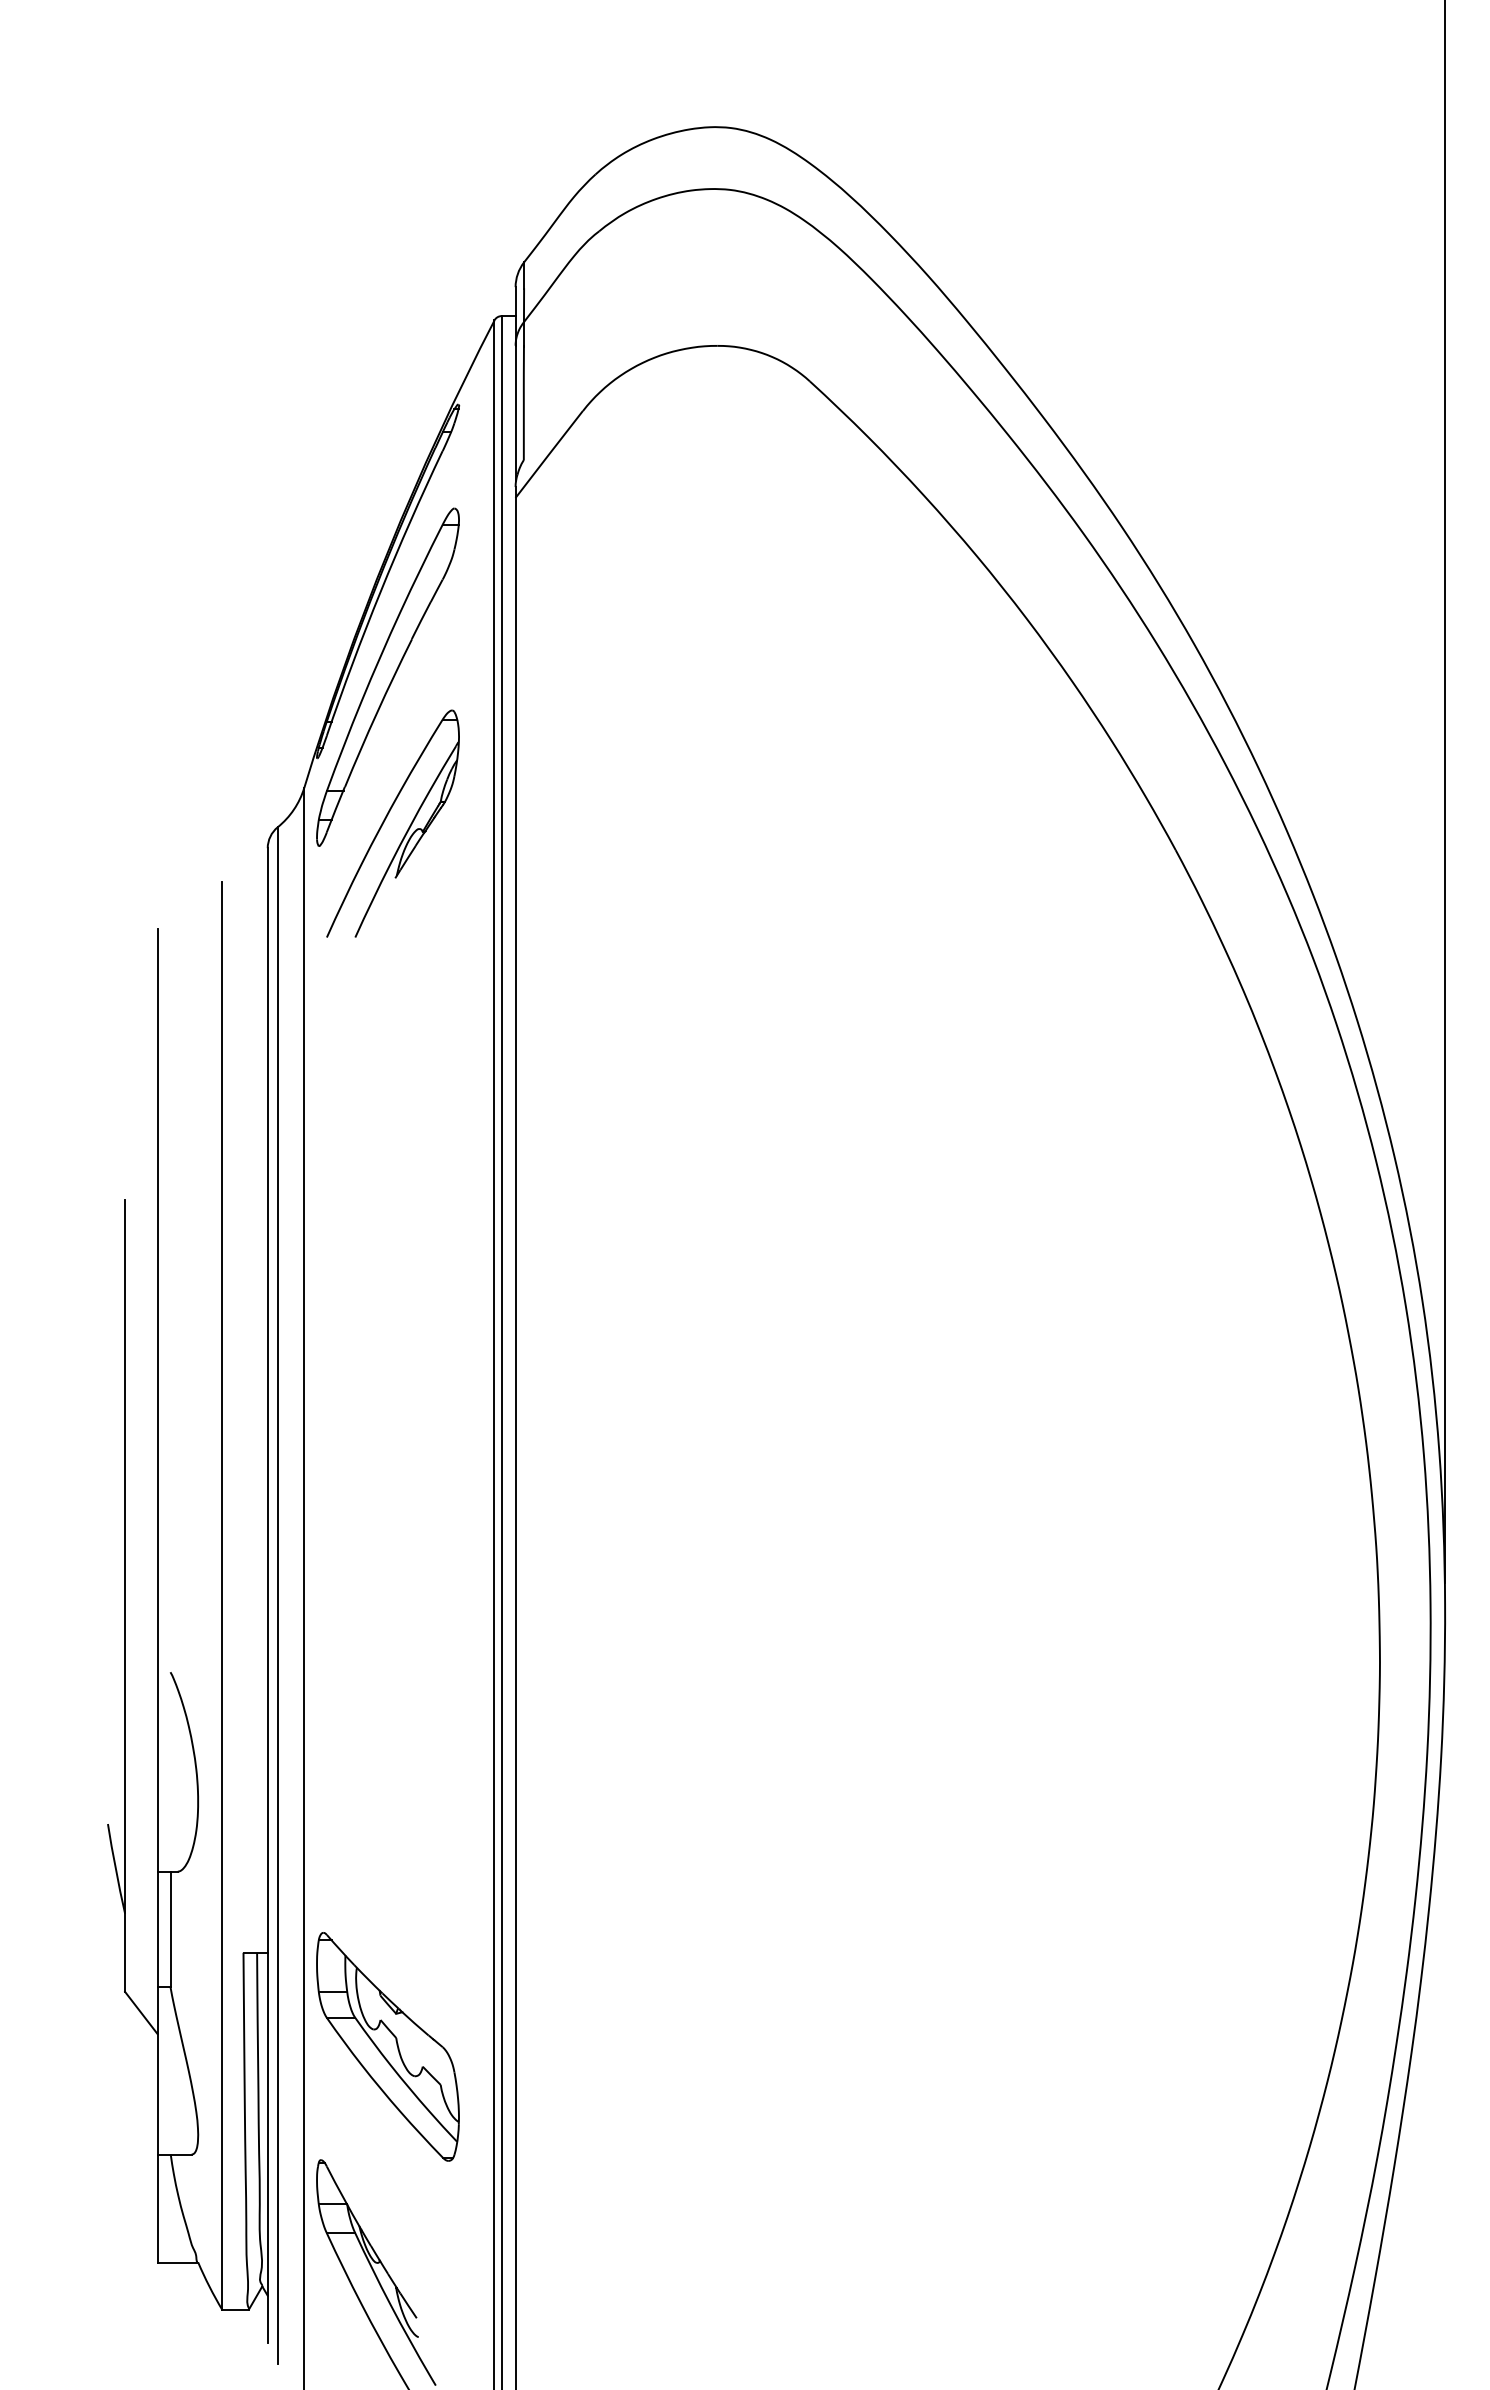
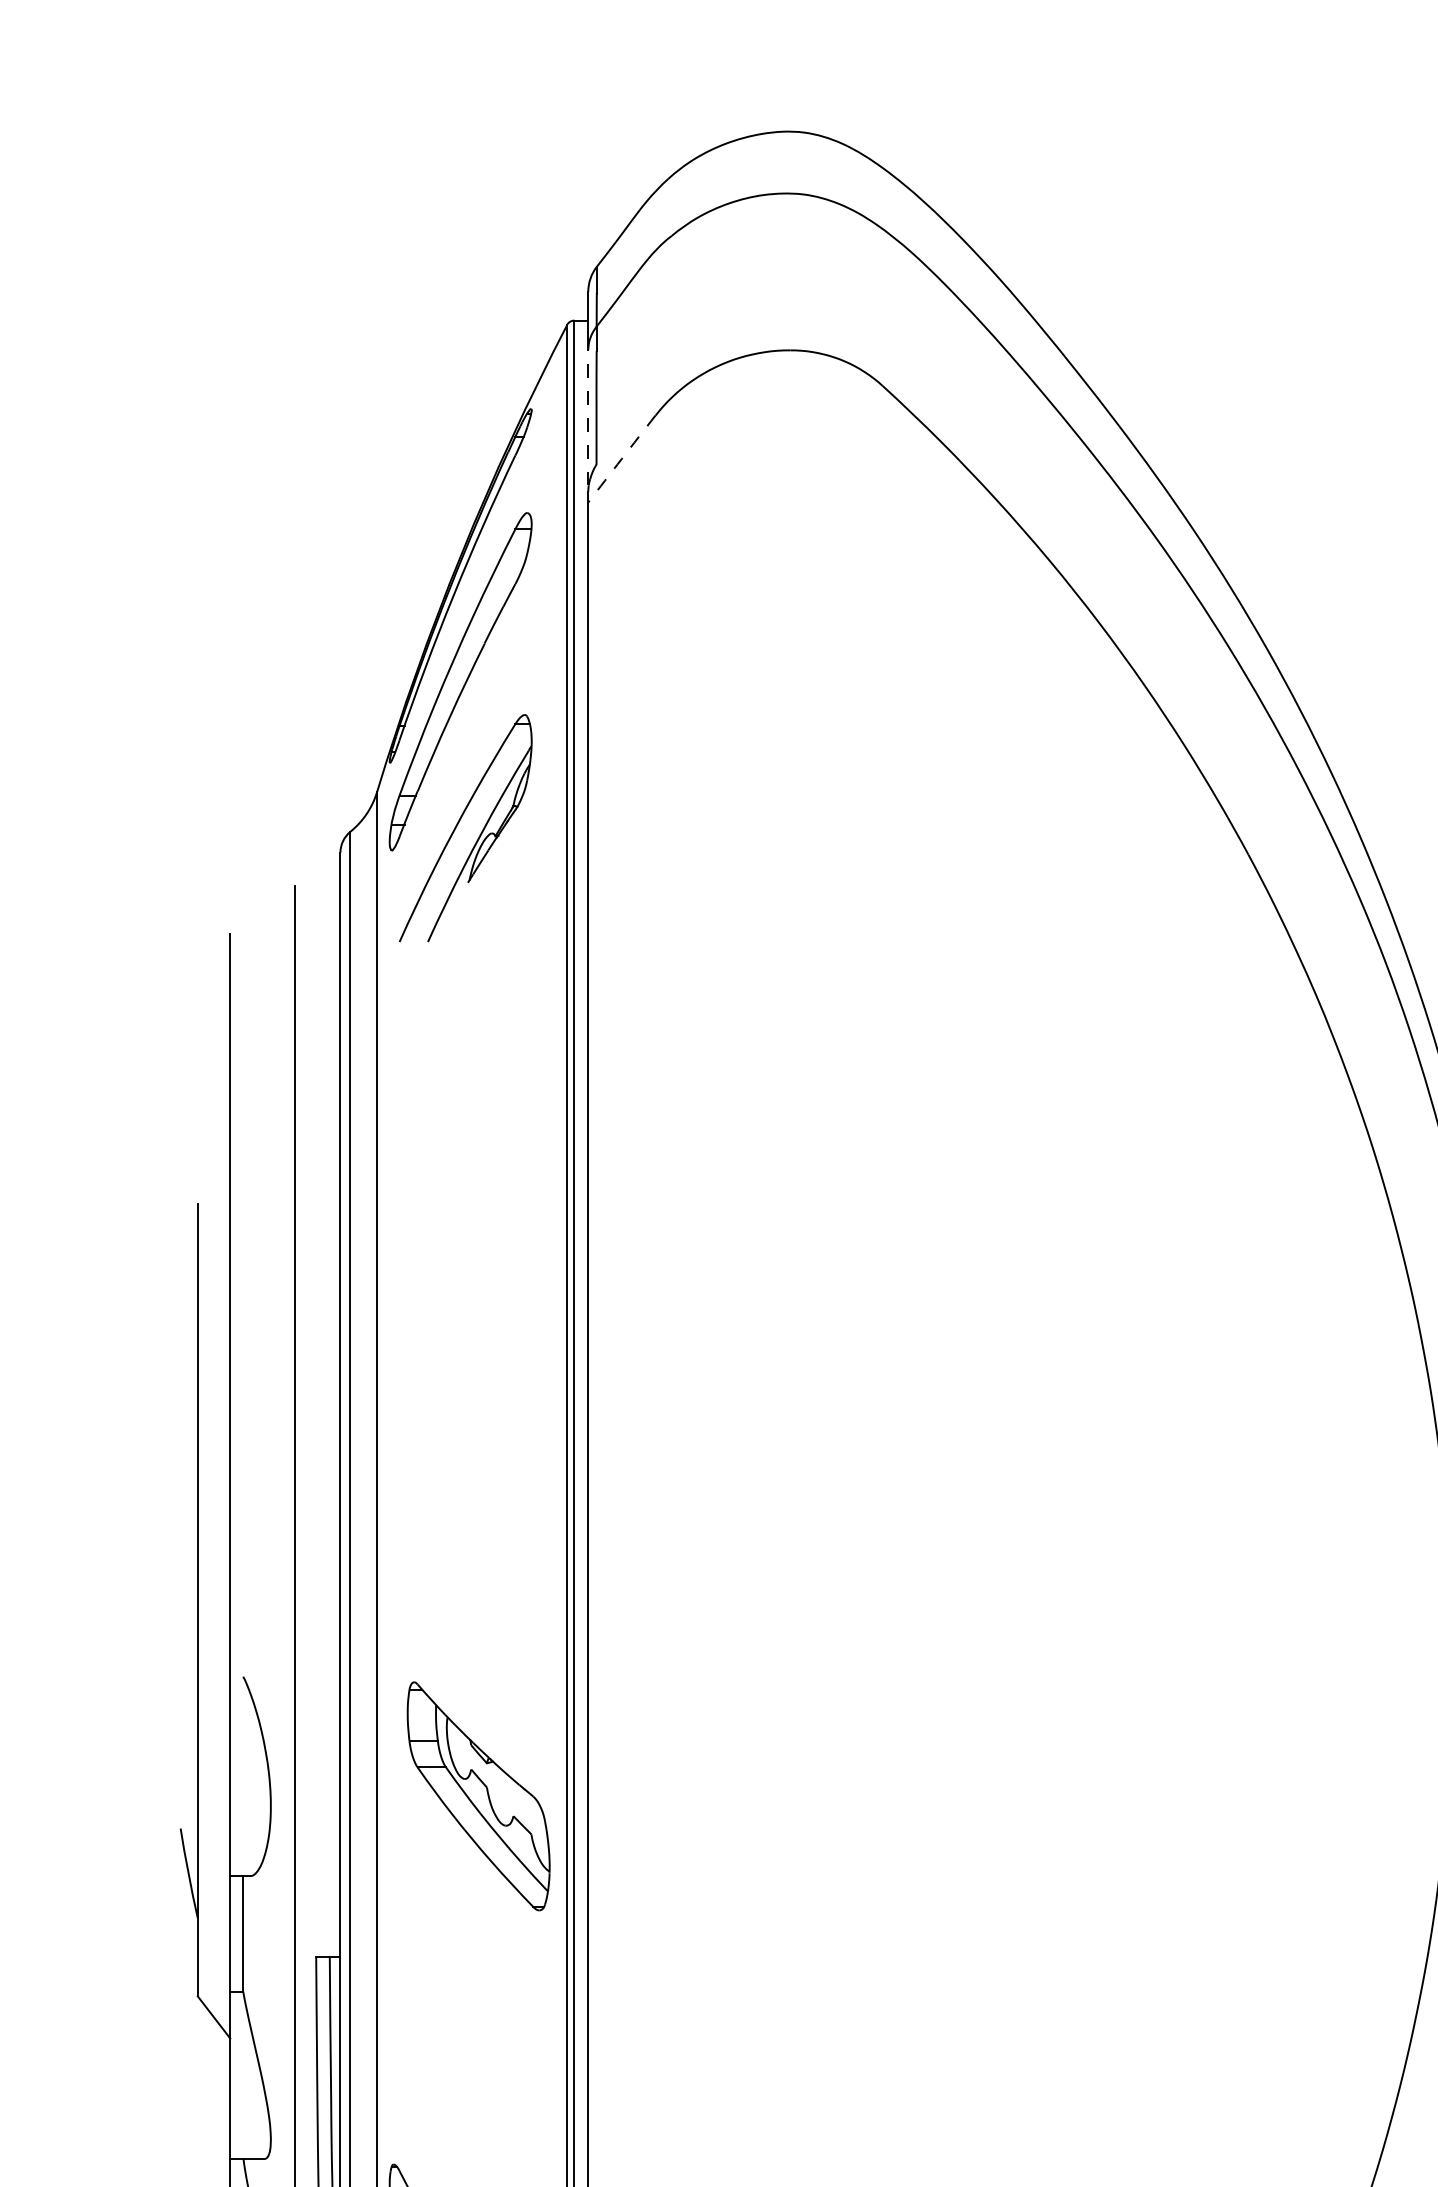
line: (515, 413) -> (588, 417), solid -> dashed
arc: (549, 454) -> (622, 458), solid -> dashed
part: (387, 2046) -> (478, 1795), moved

